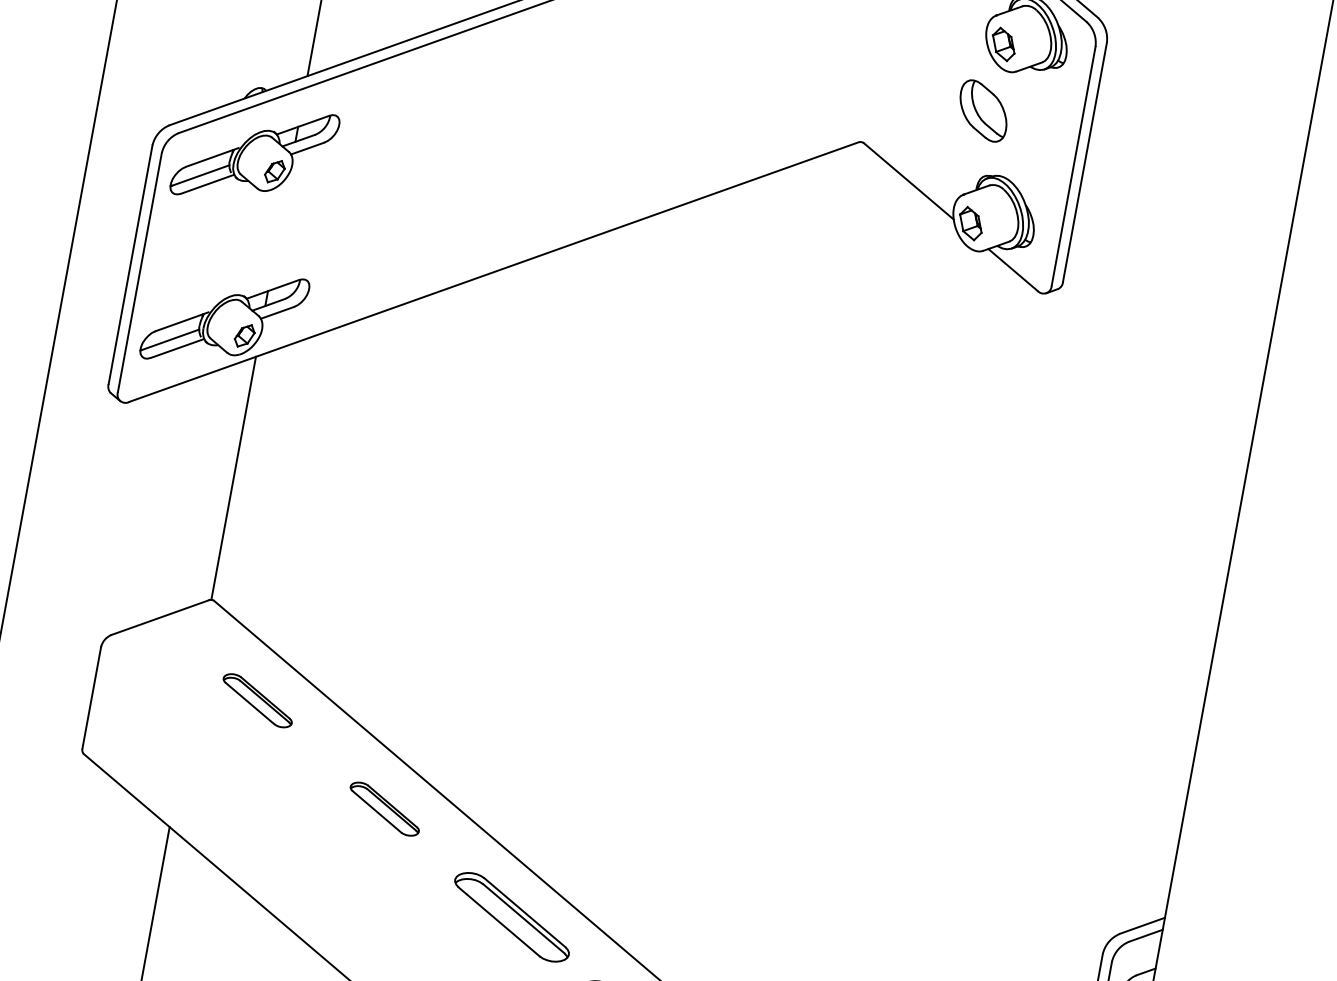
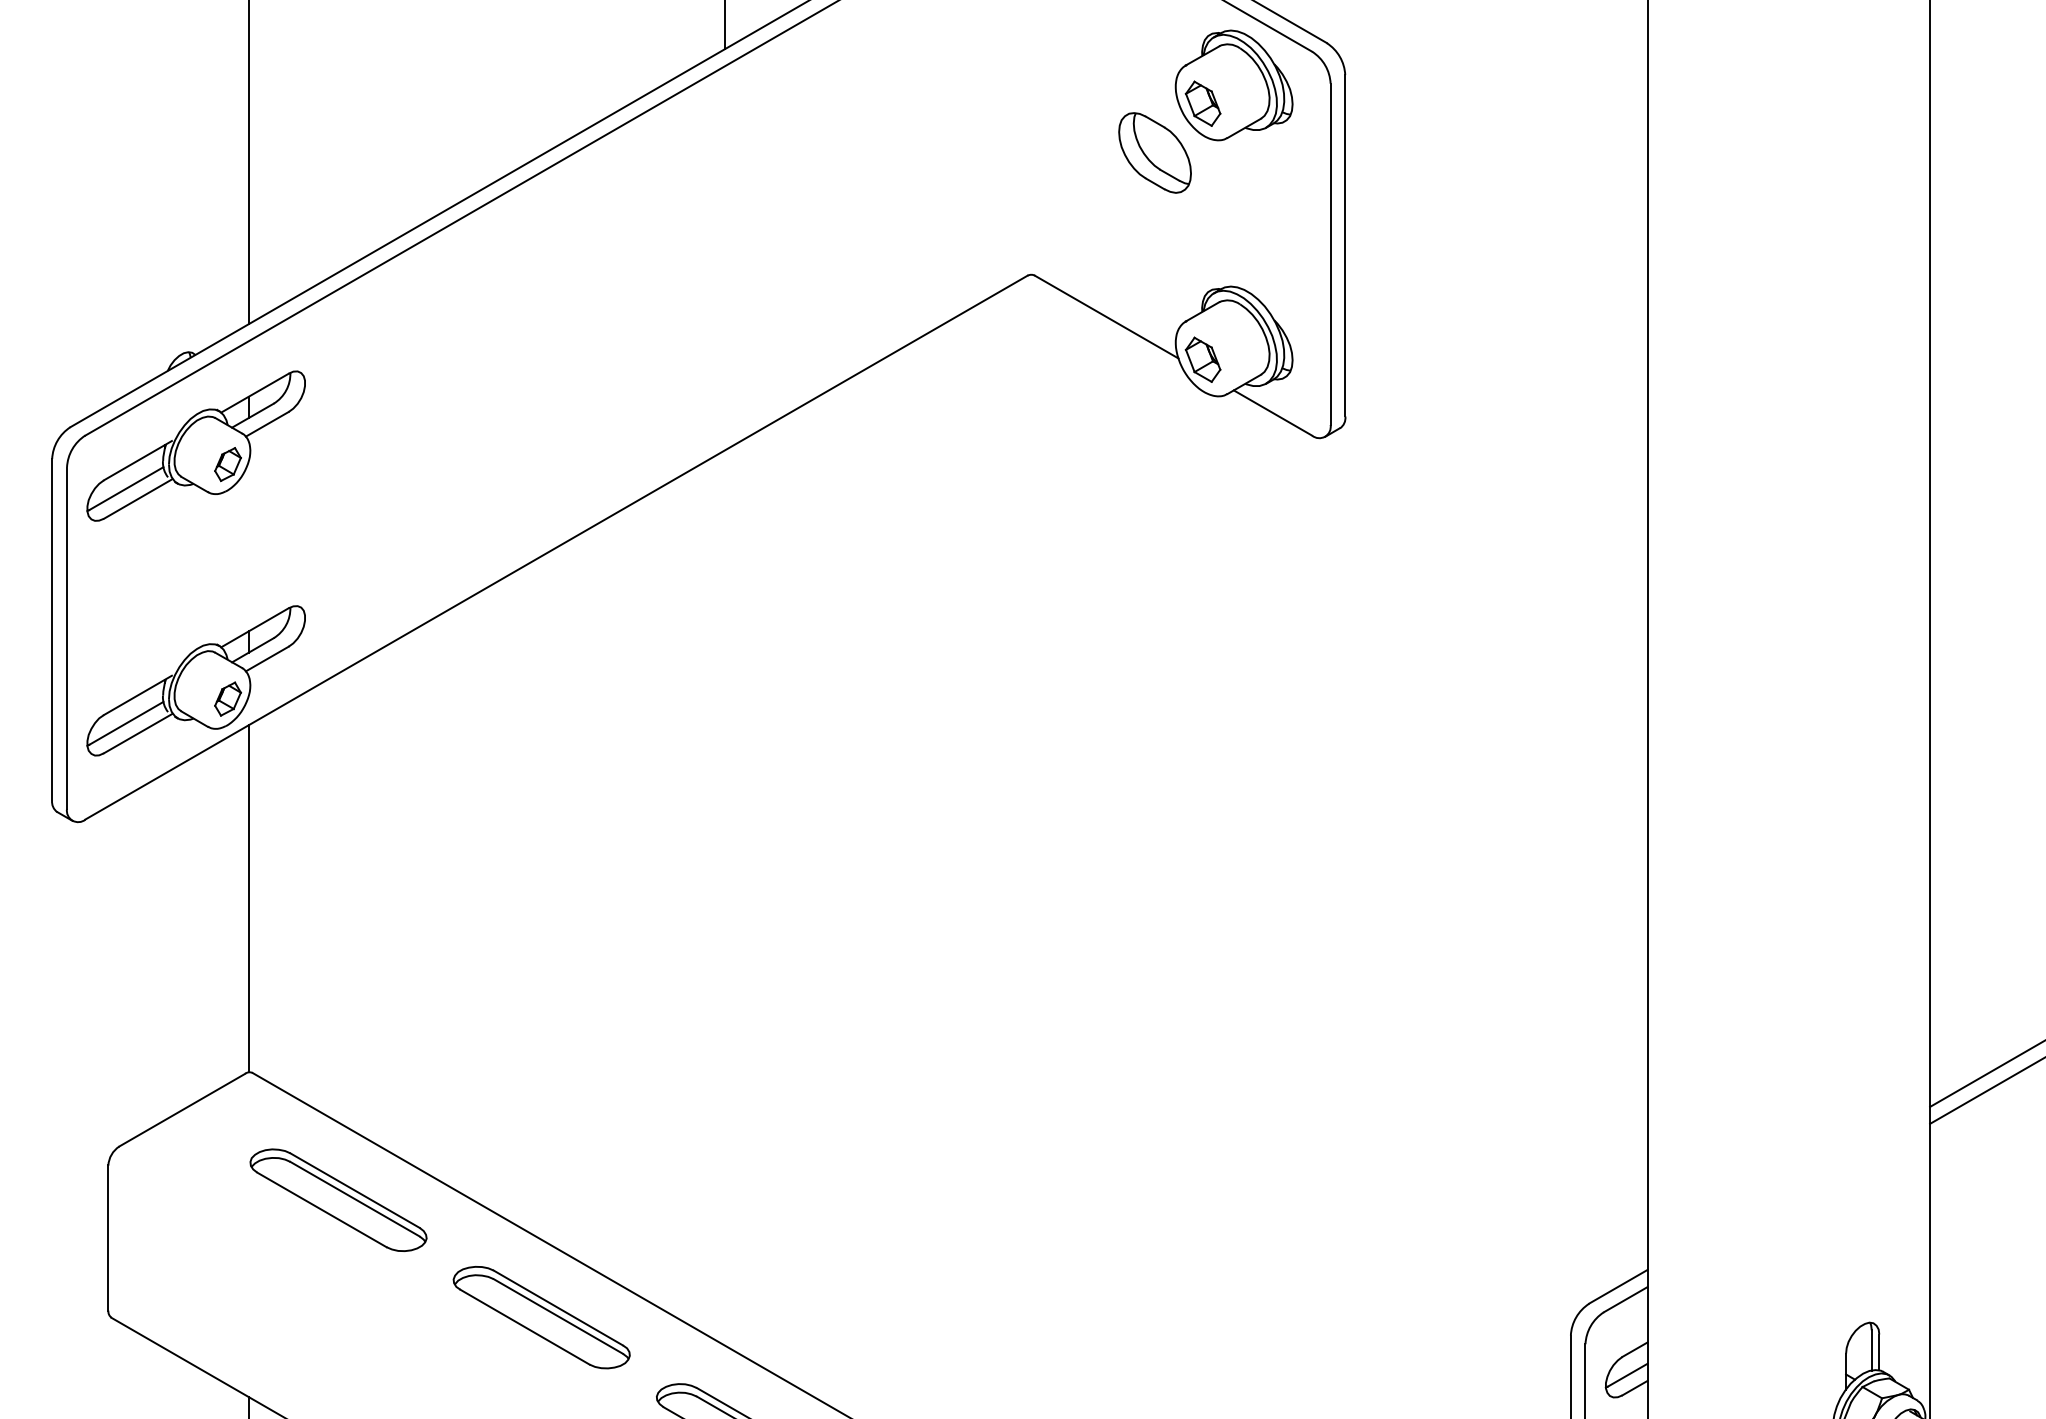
part: (983, 110) -> (1154, 152), moved
part: (257, 700) -> (338, 1199), size x1.67
part: (384, 808) -> (541, 1317), size x1.67

